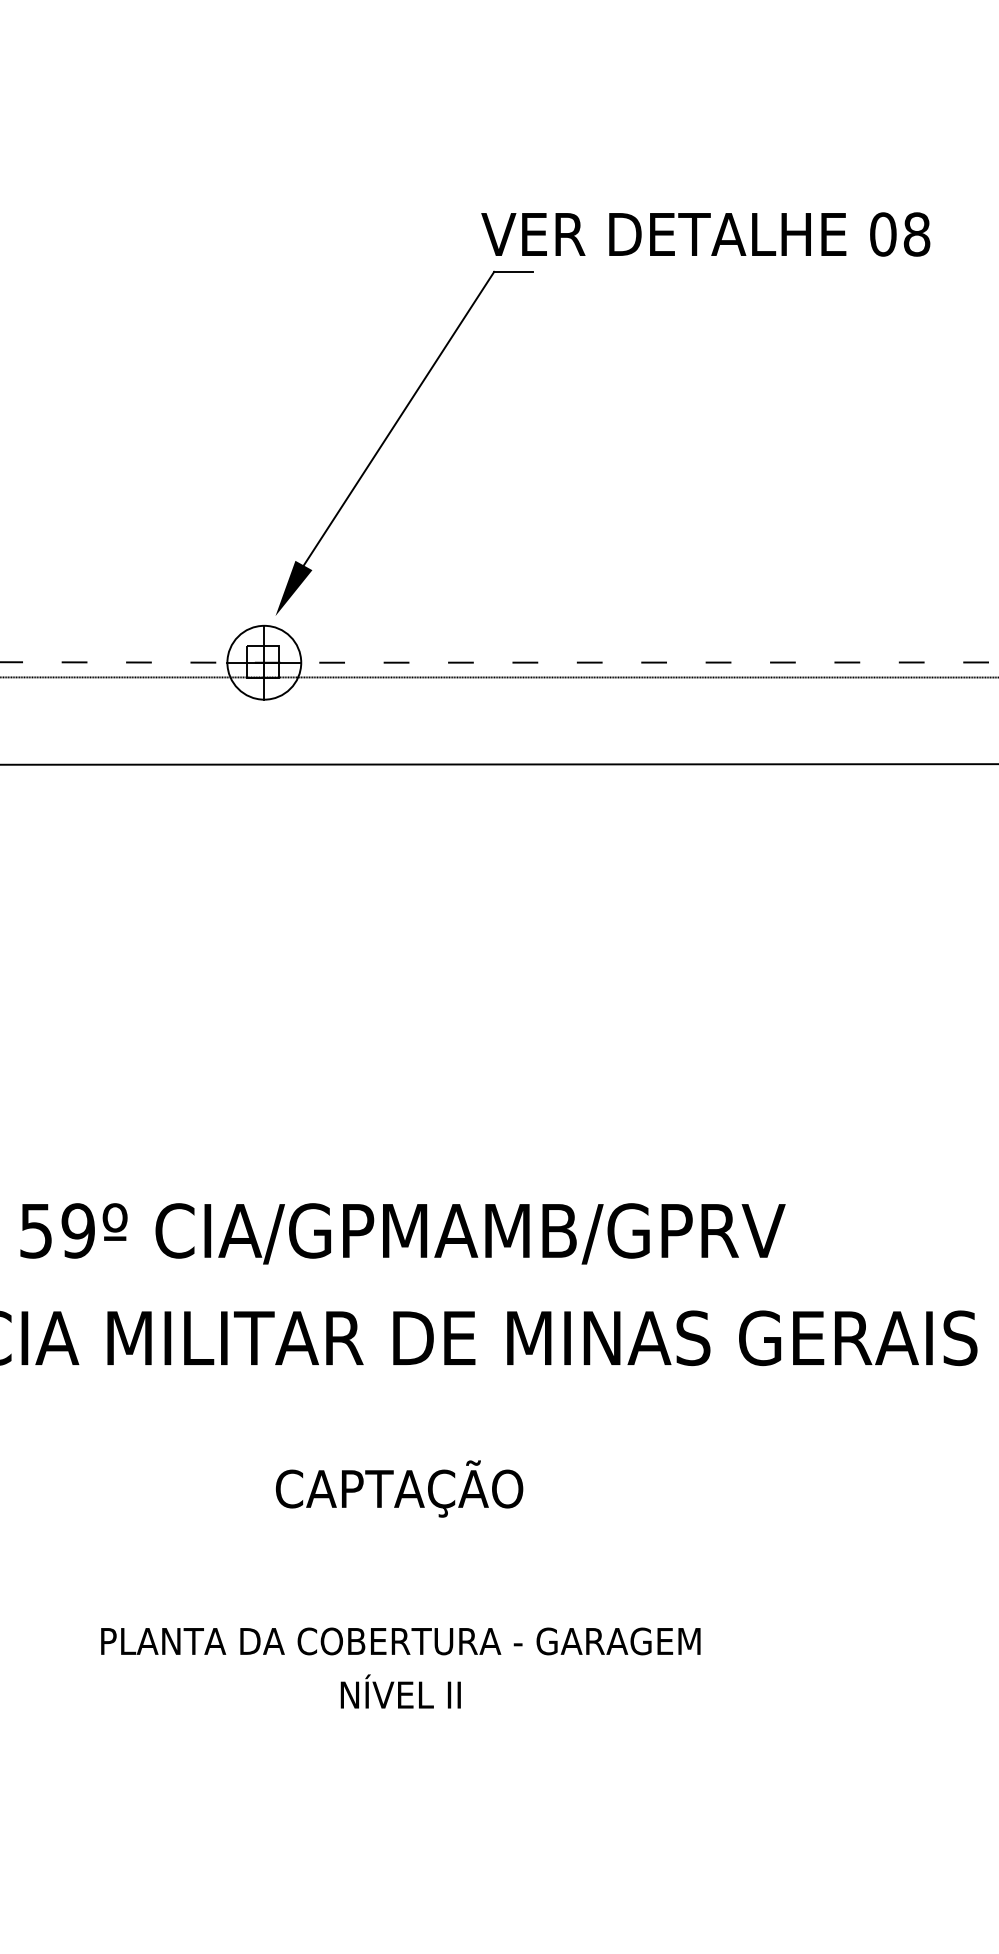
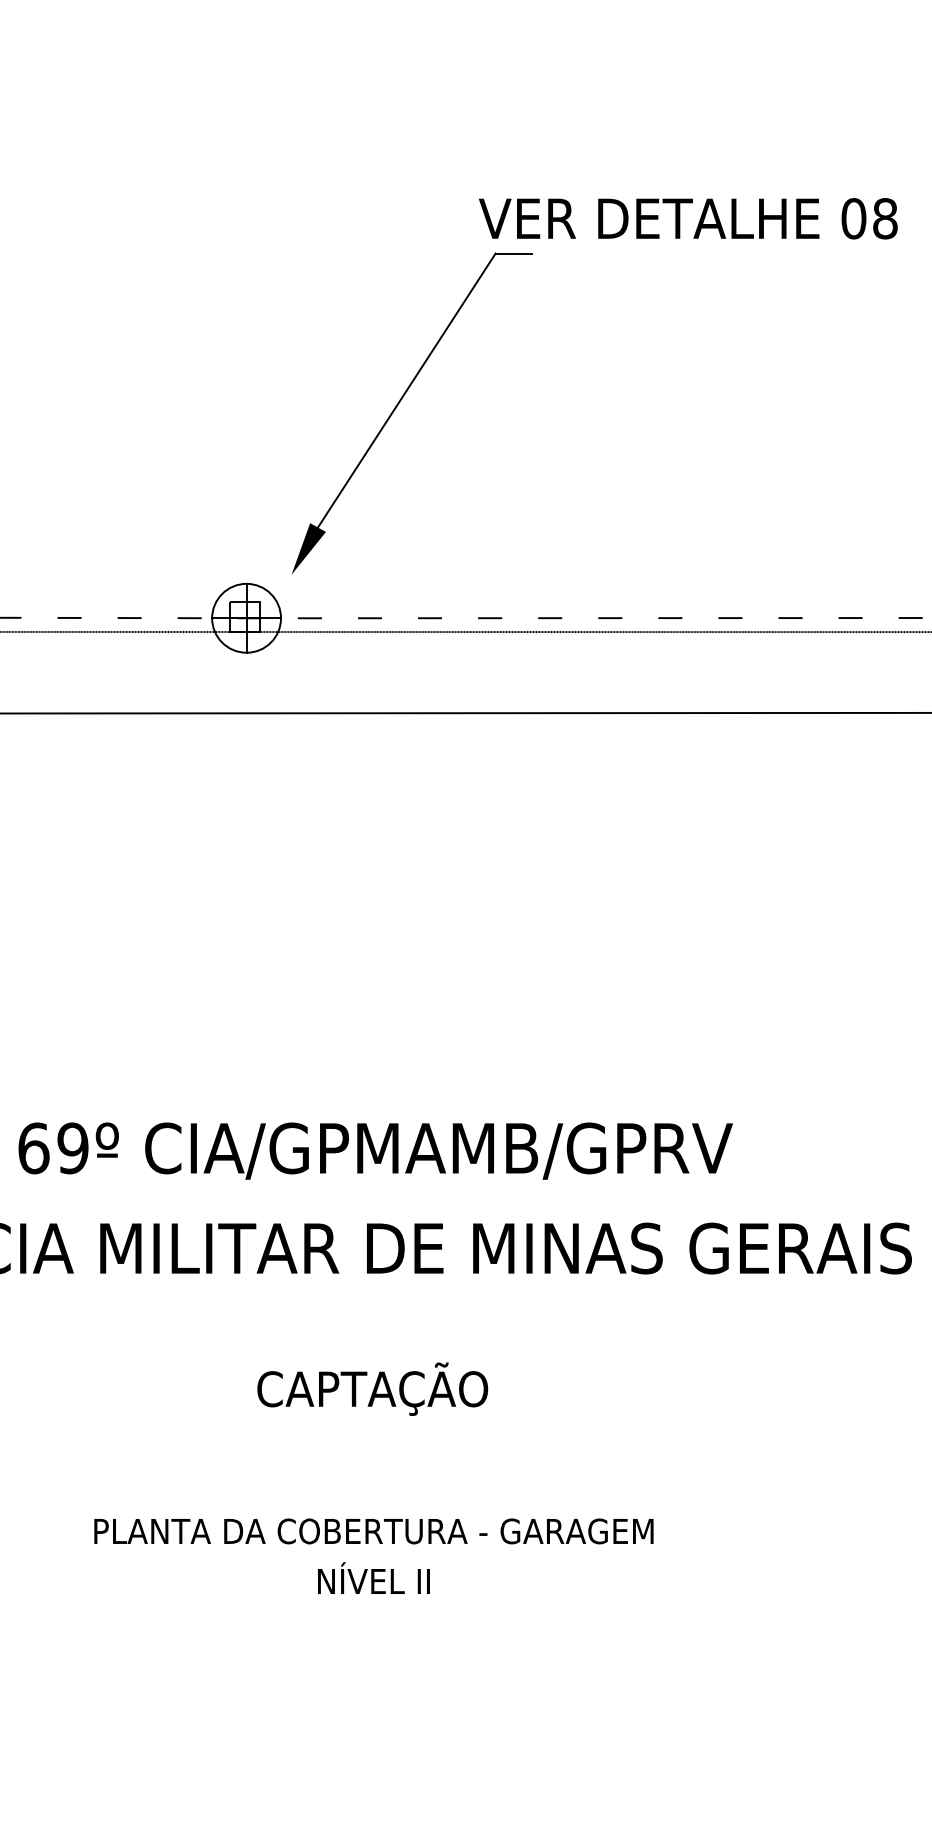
text: (705, 234) -> (688, 218), moved
part: (391, 432) -> (399, 403), moved
text: (36, 1230) -> (34, 1148), 59º -> 69º

